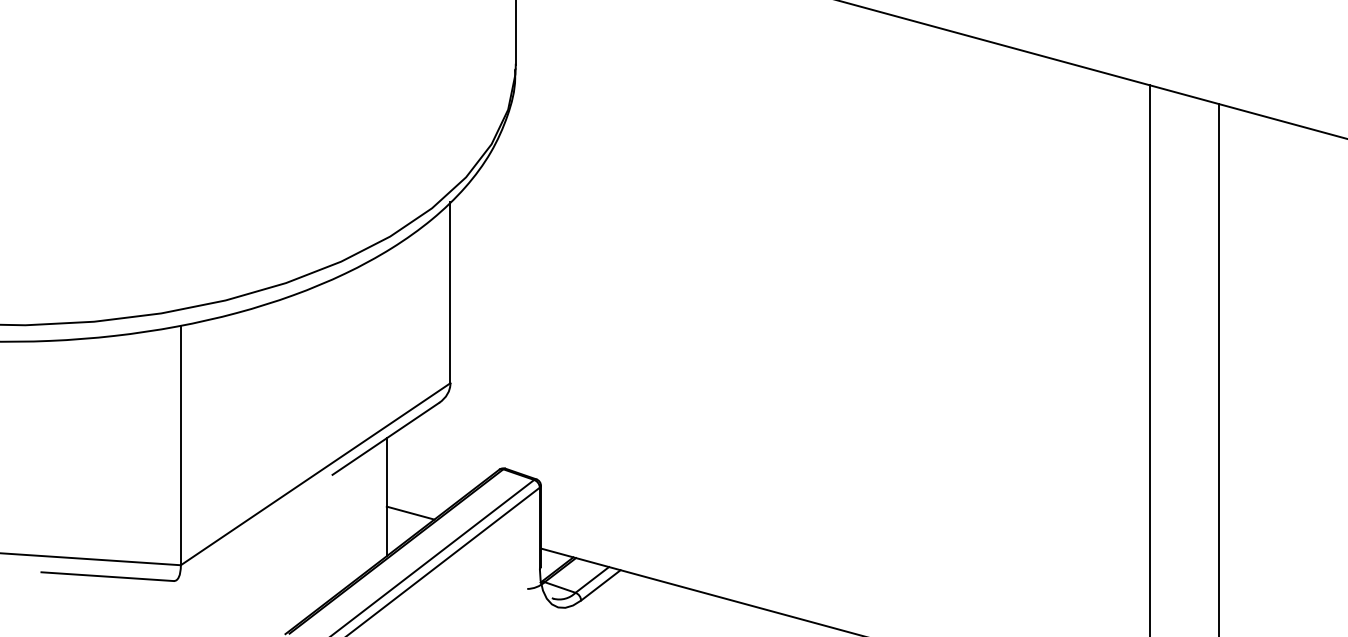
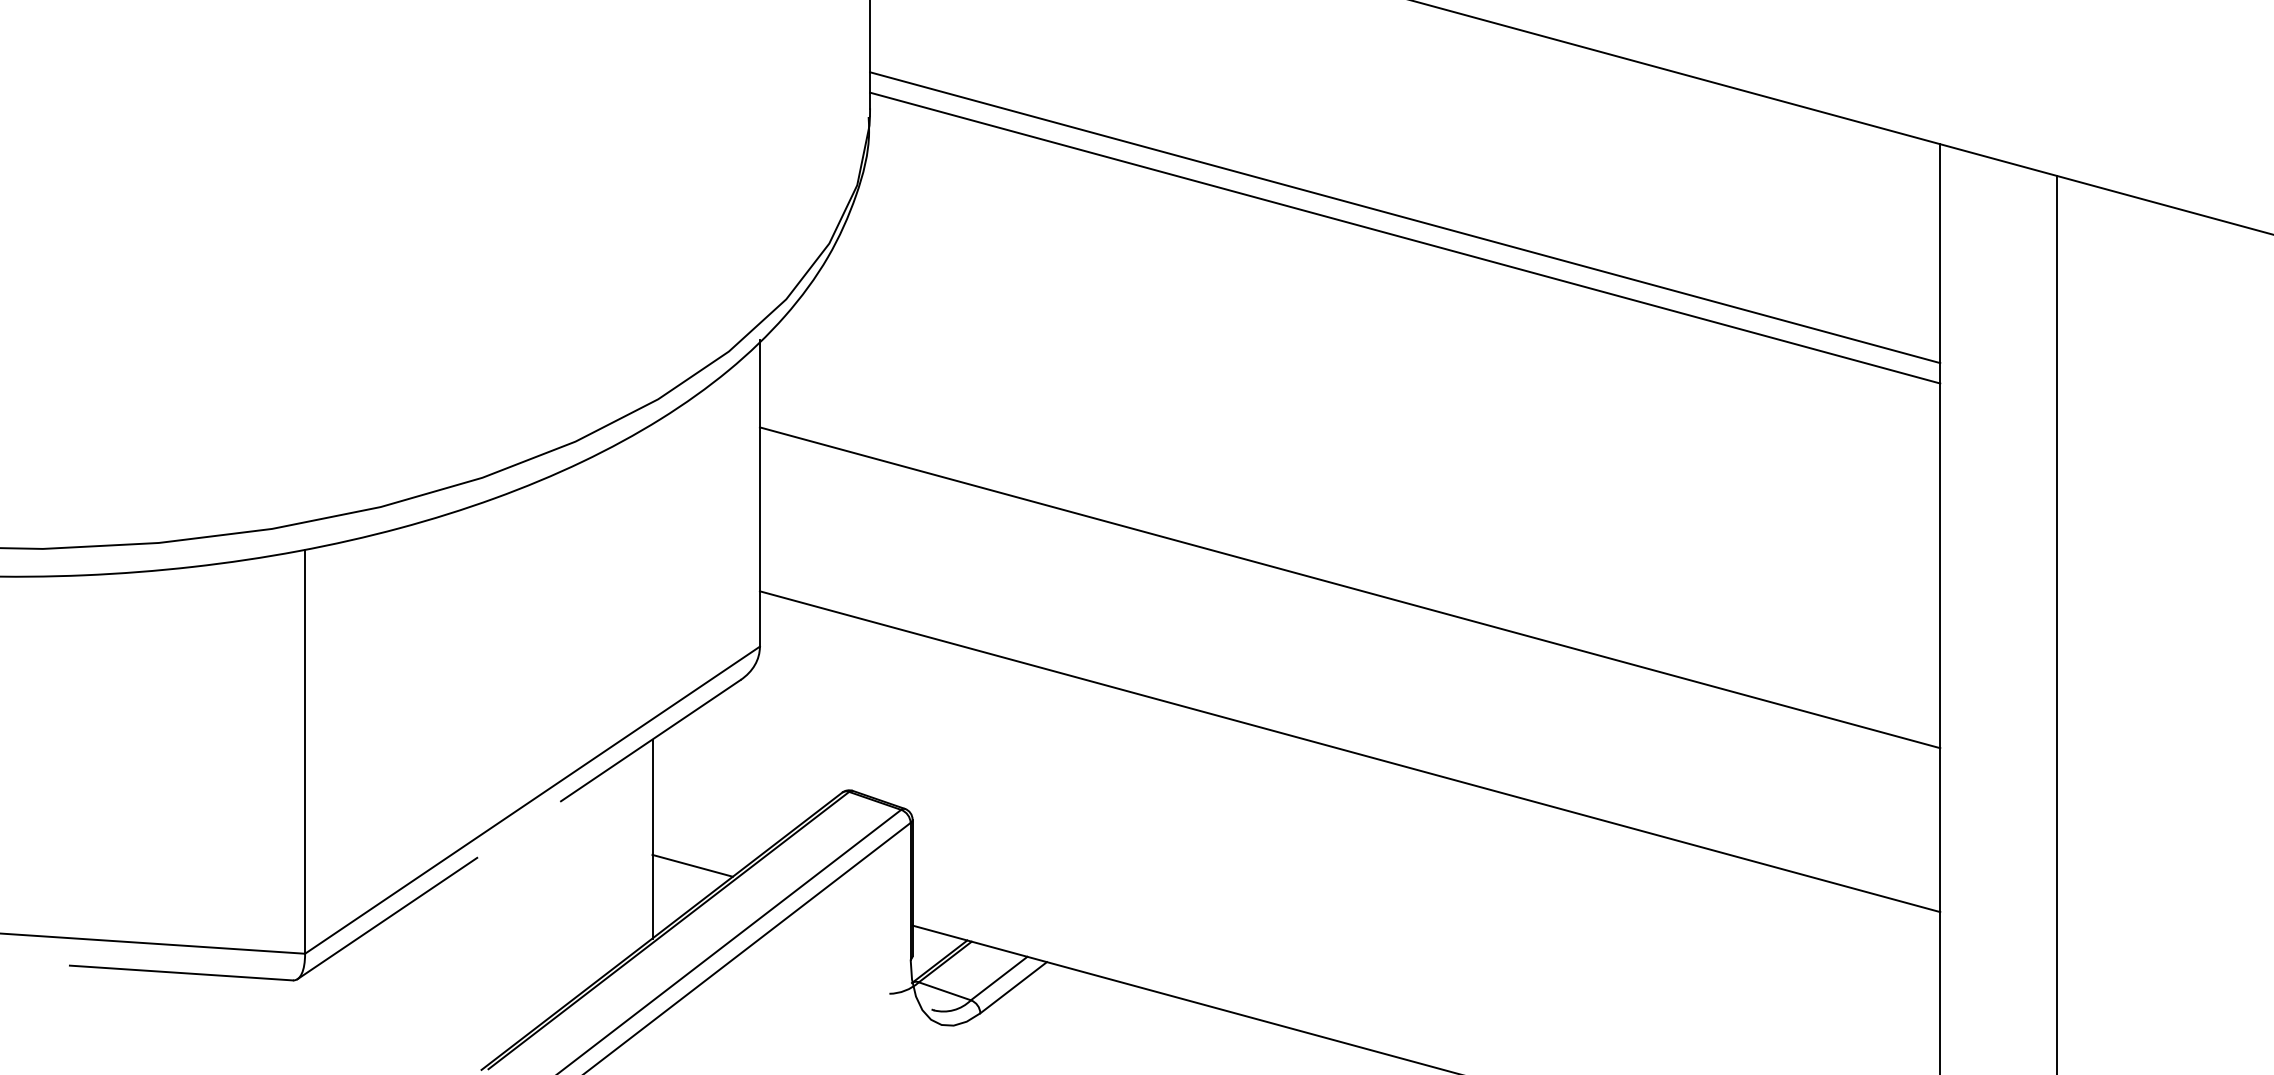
line: (832, 128) -> (1404, 216), added
line: (832, 140) -> (1404, 237), added
line: (800, 348) -> (1350, 588), added
line: (800, 445) -> (1350, 751), added
line: (229, 544) -> (387, 918), added

